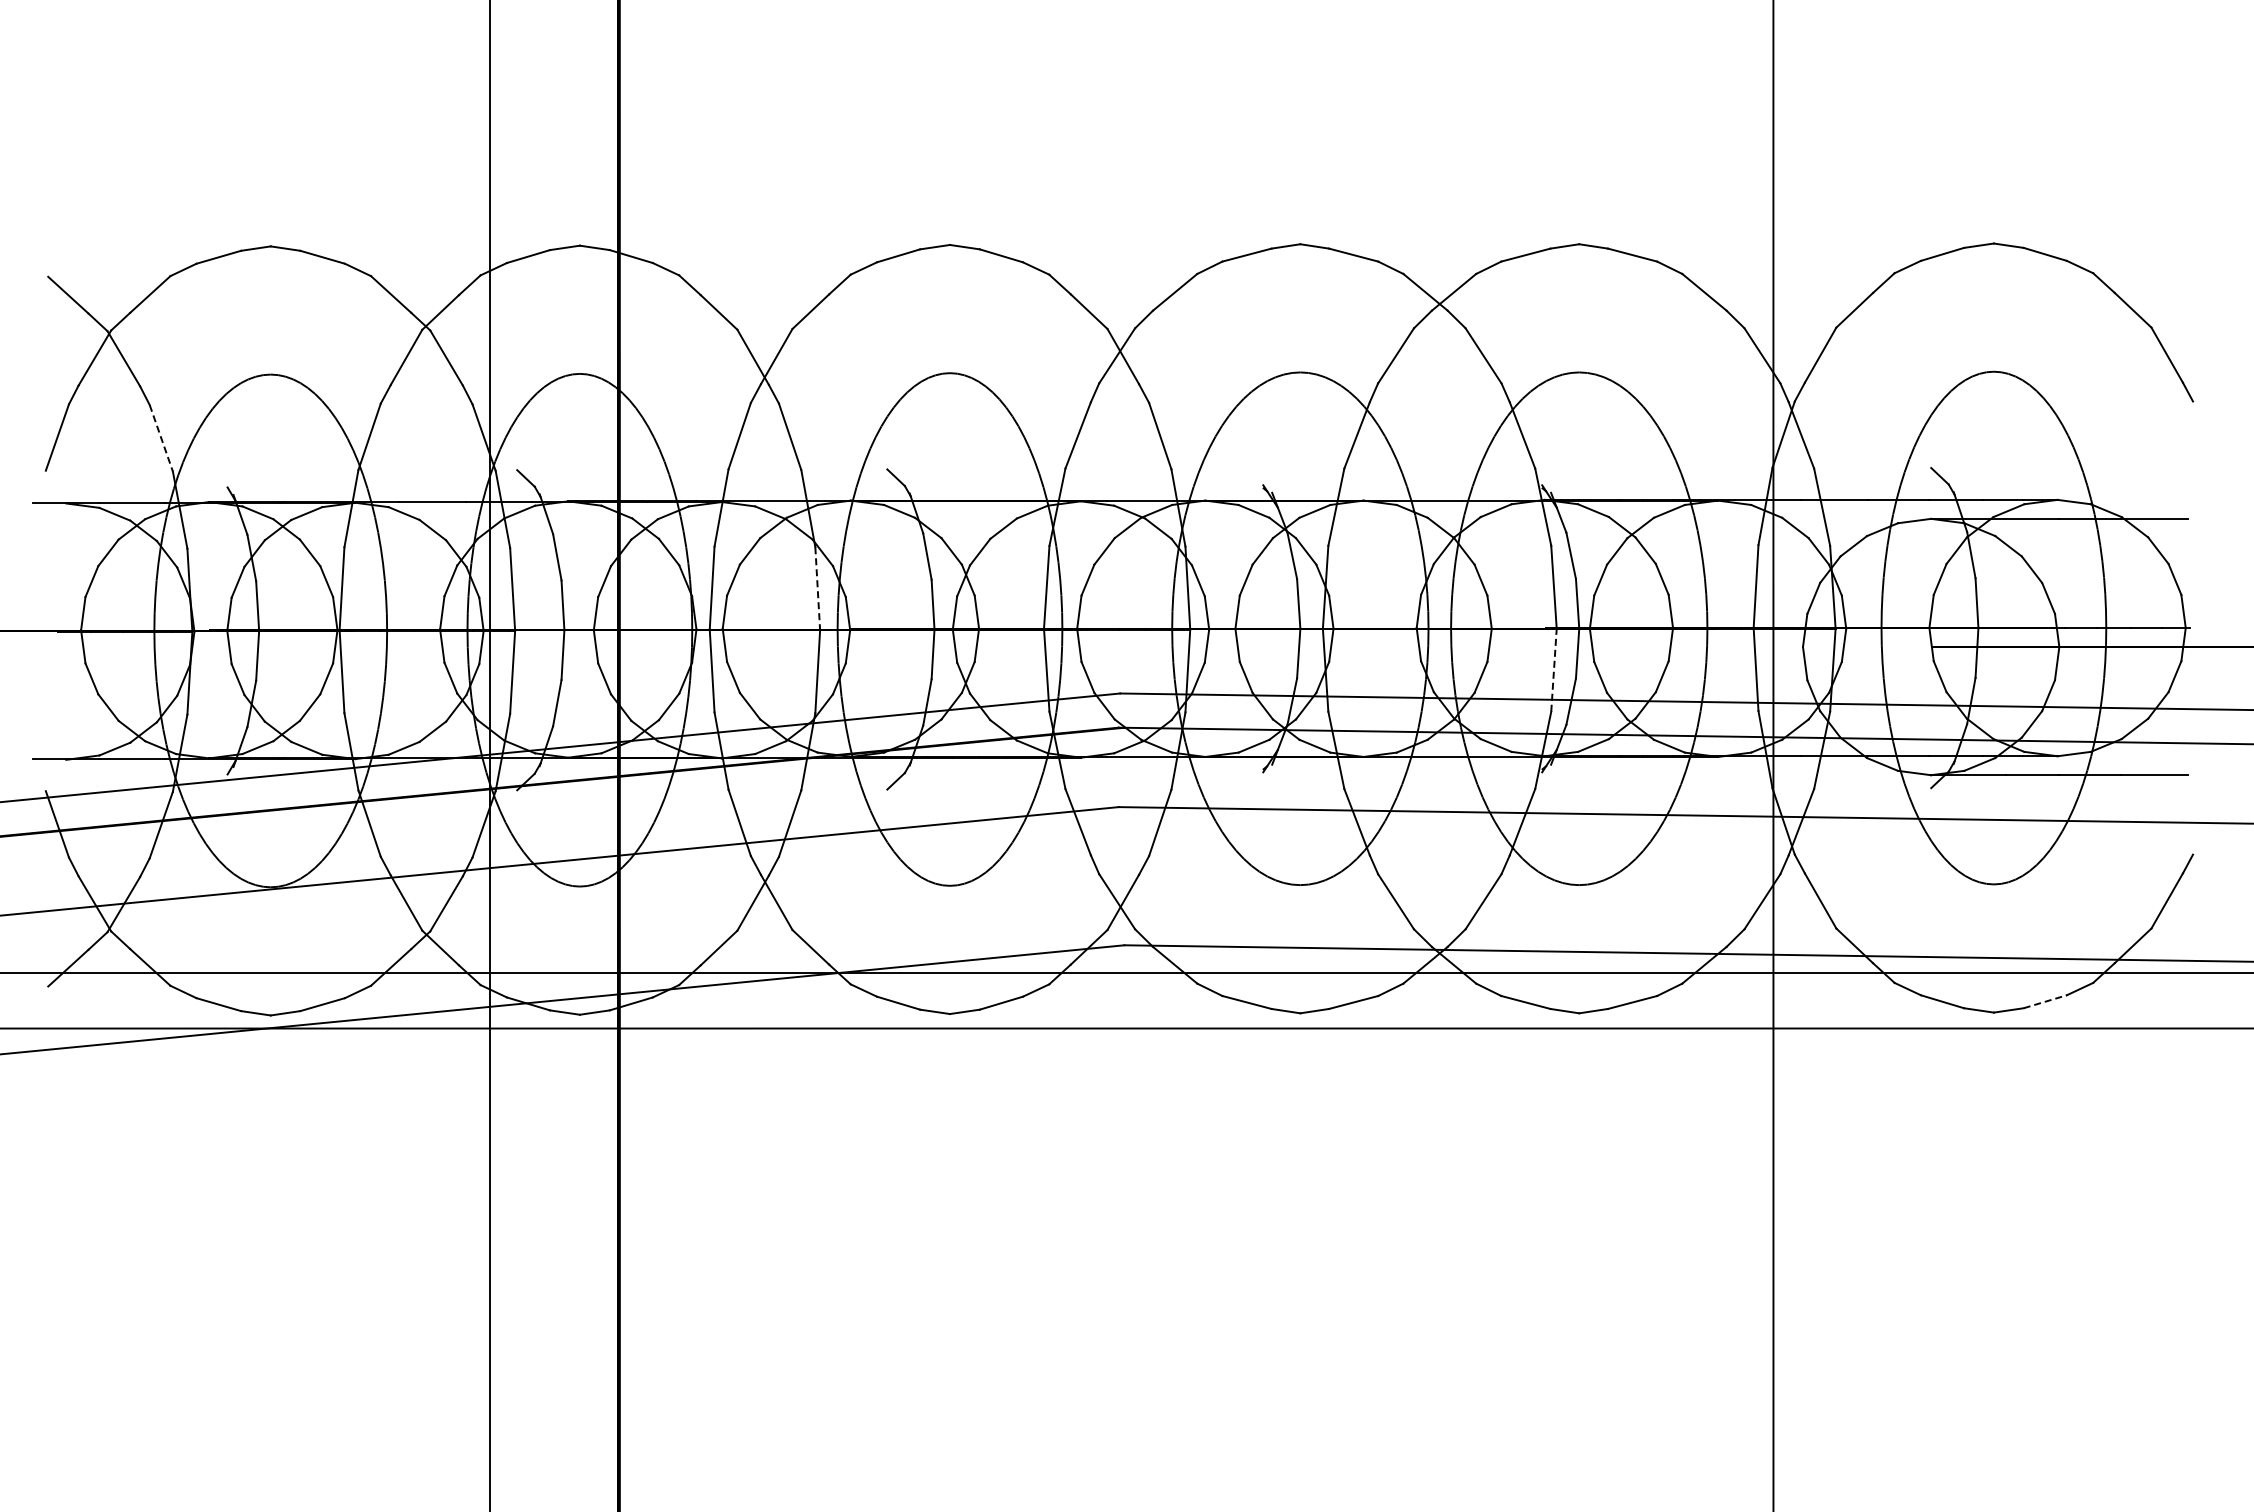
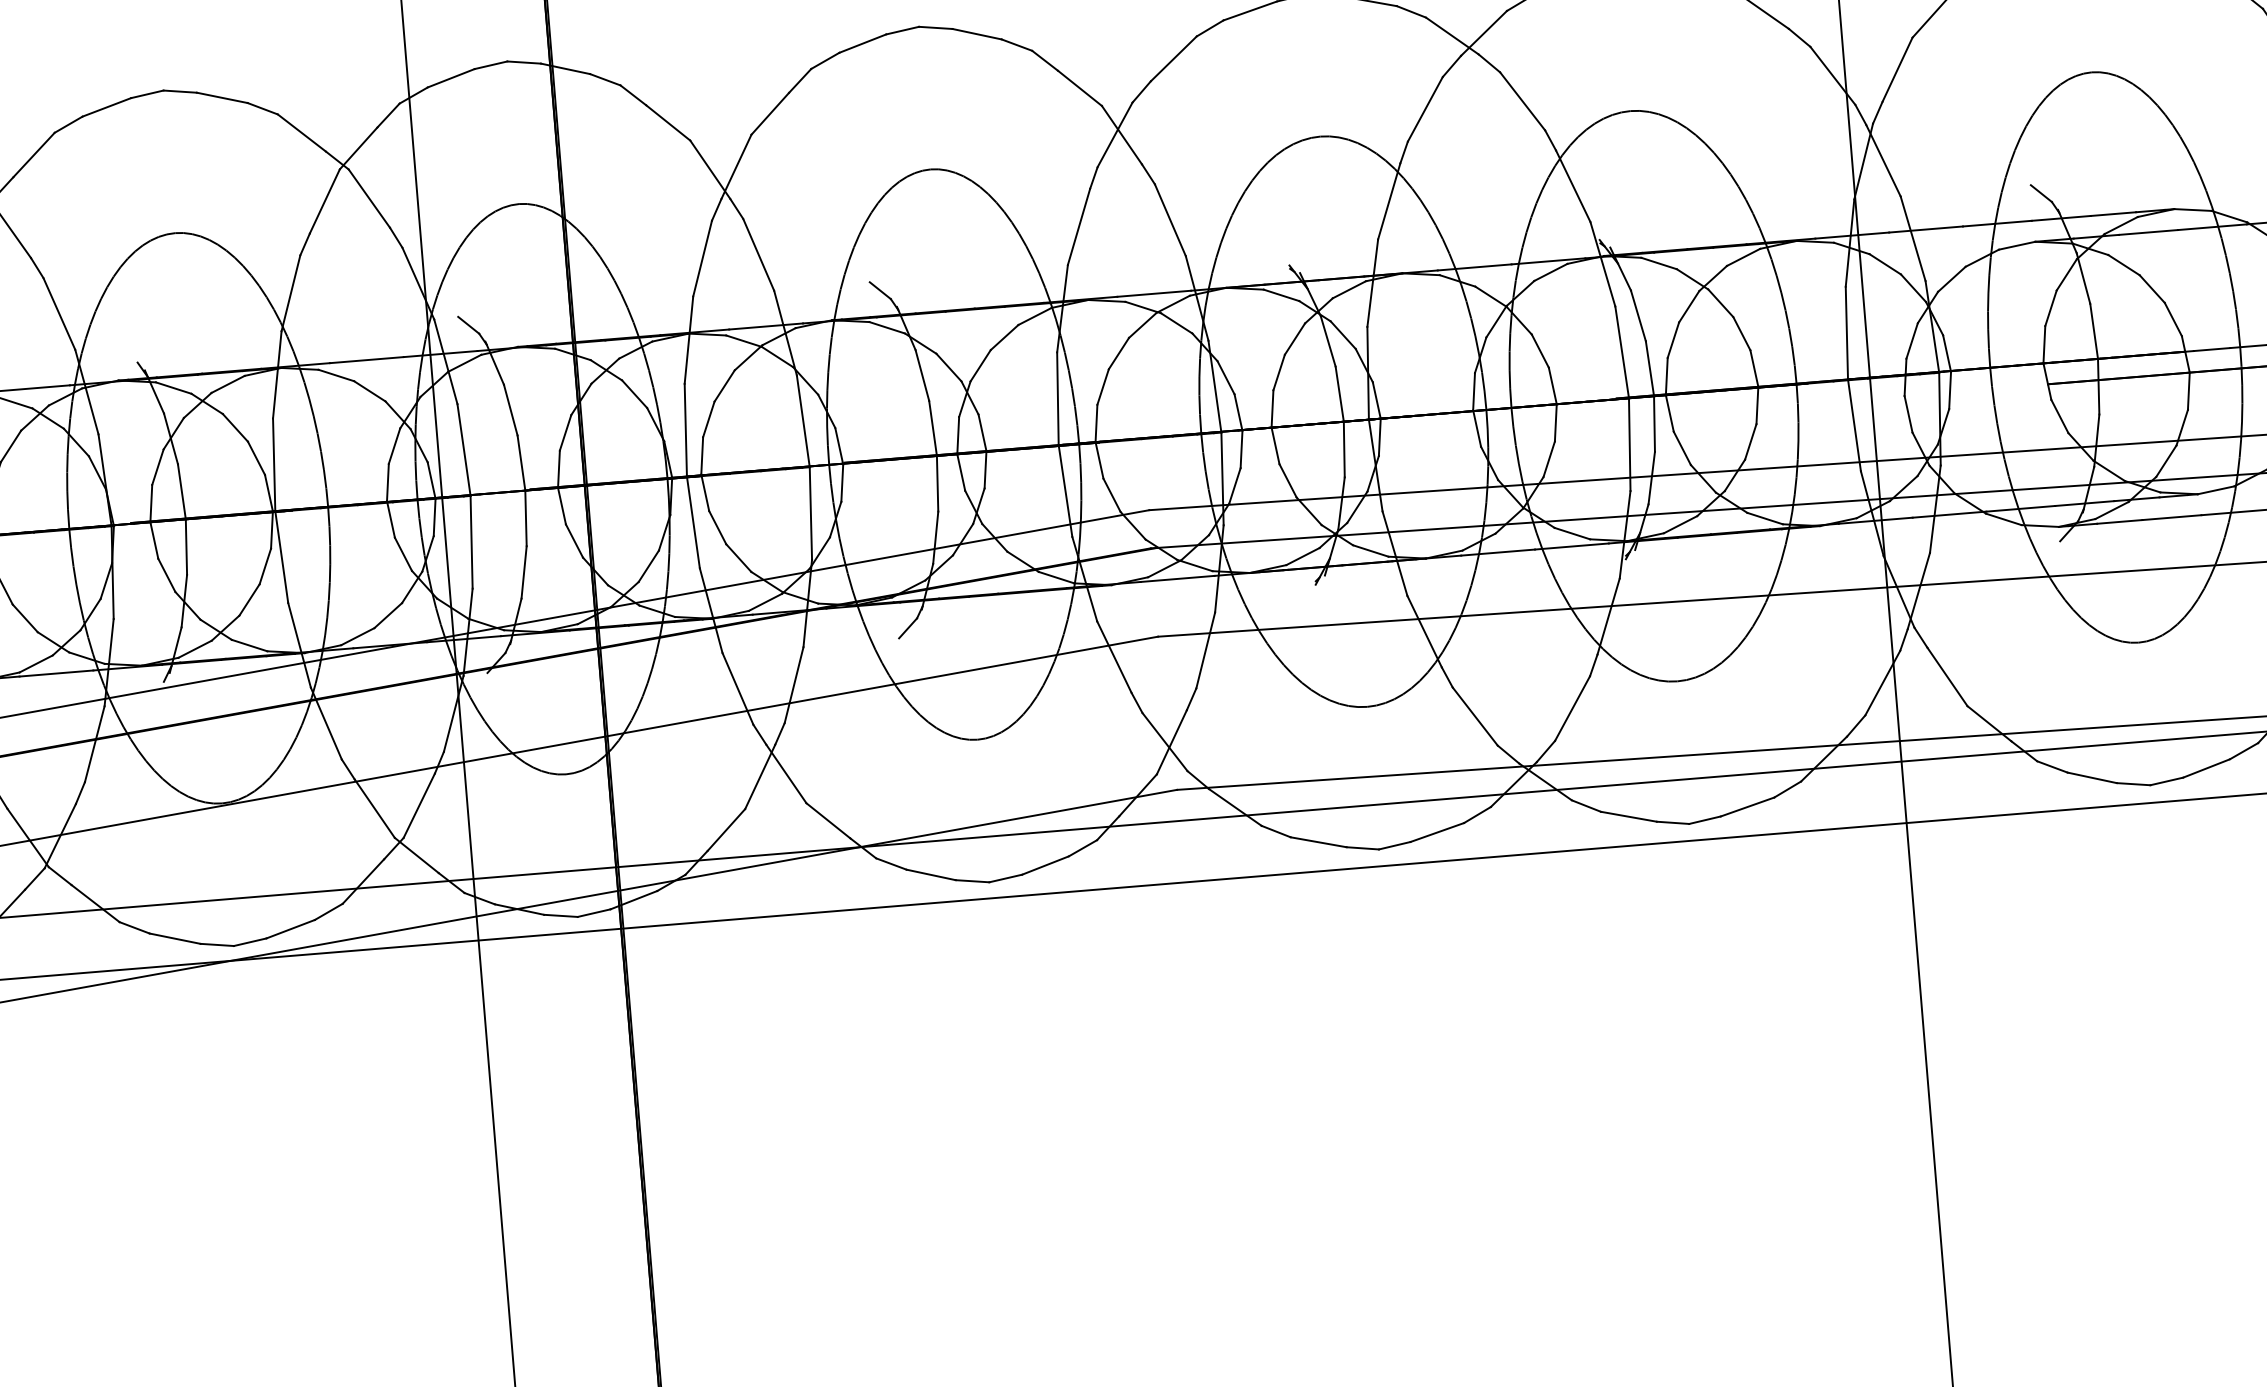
line: (161, 438) -> (59, 314), dashed -> solid
line: (817, 588) -> (803, 421), dashed -> solid
line: (1553, 670) -> (1629, 444), dashed -> solid
line: (2045, 1001) -> (2206, 768), dashed -> solid

